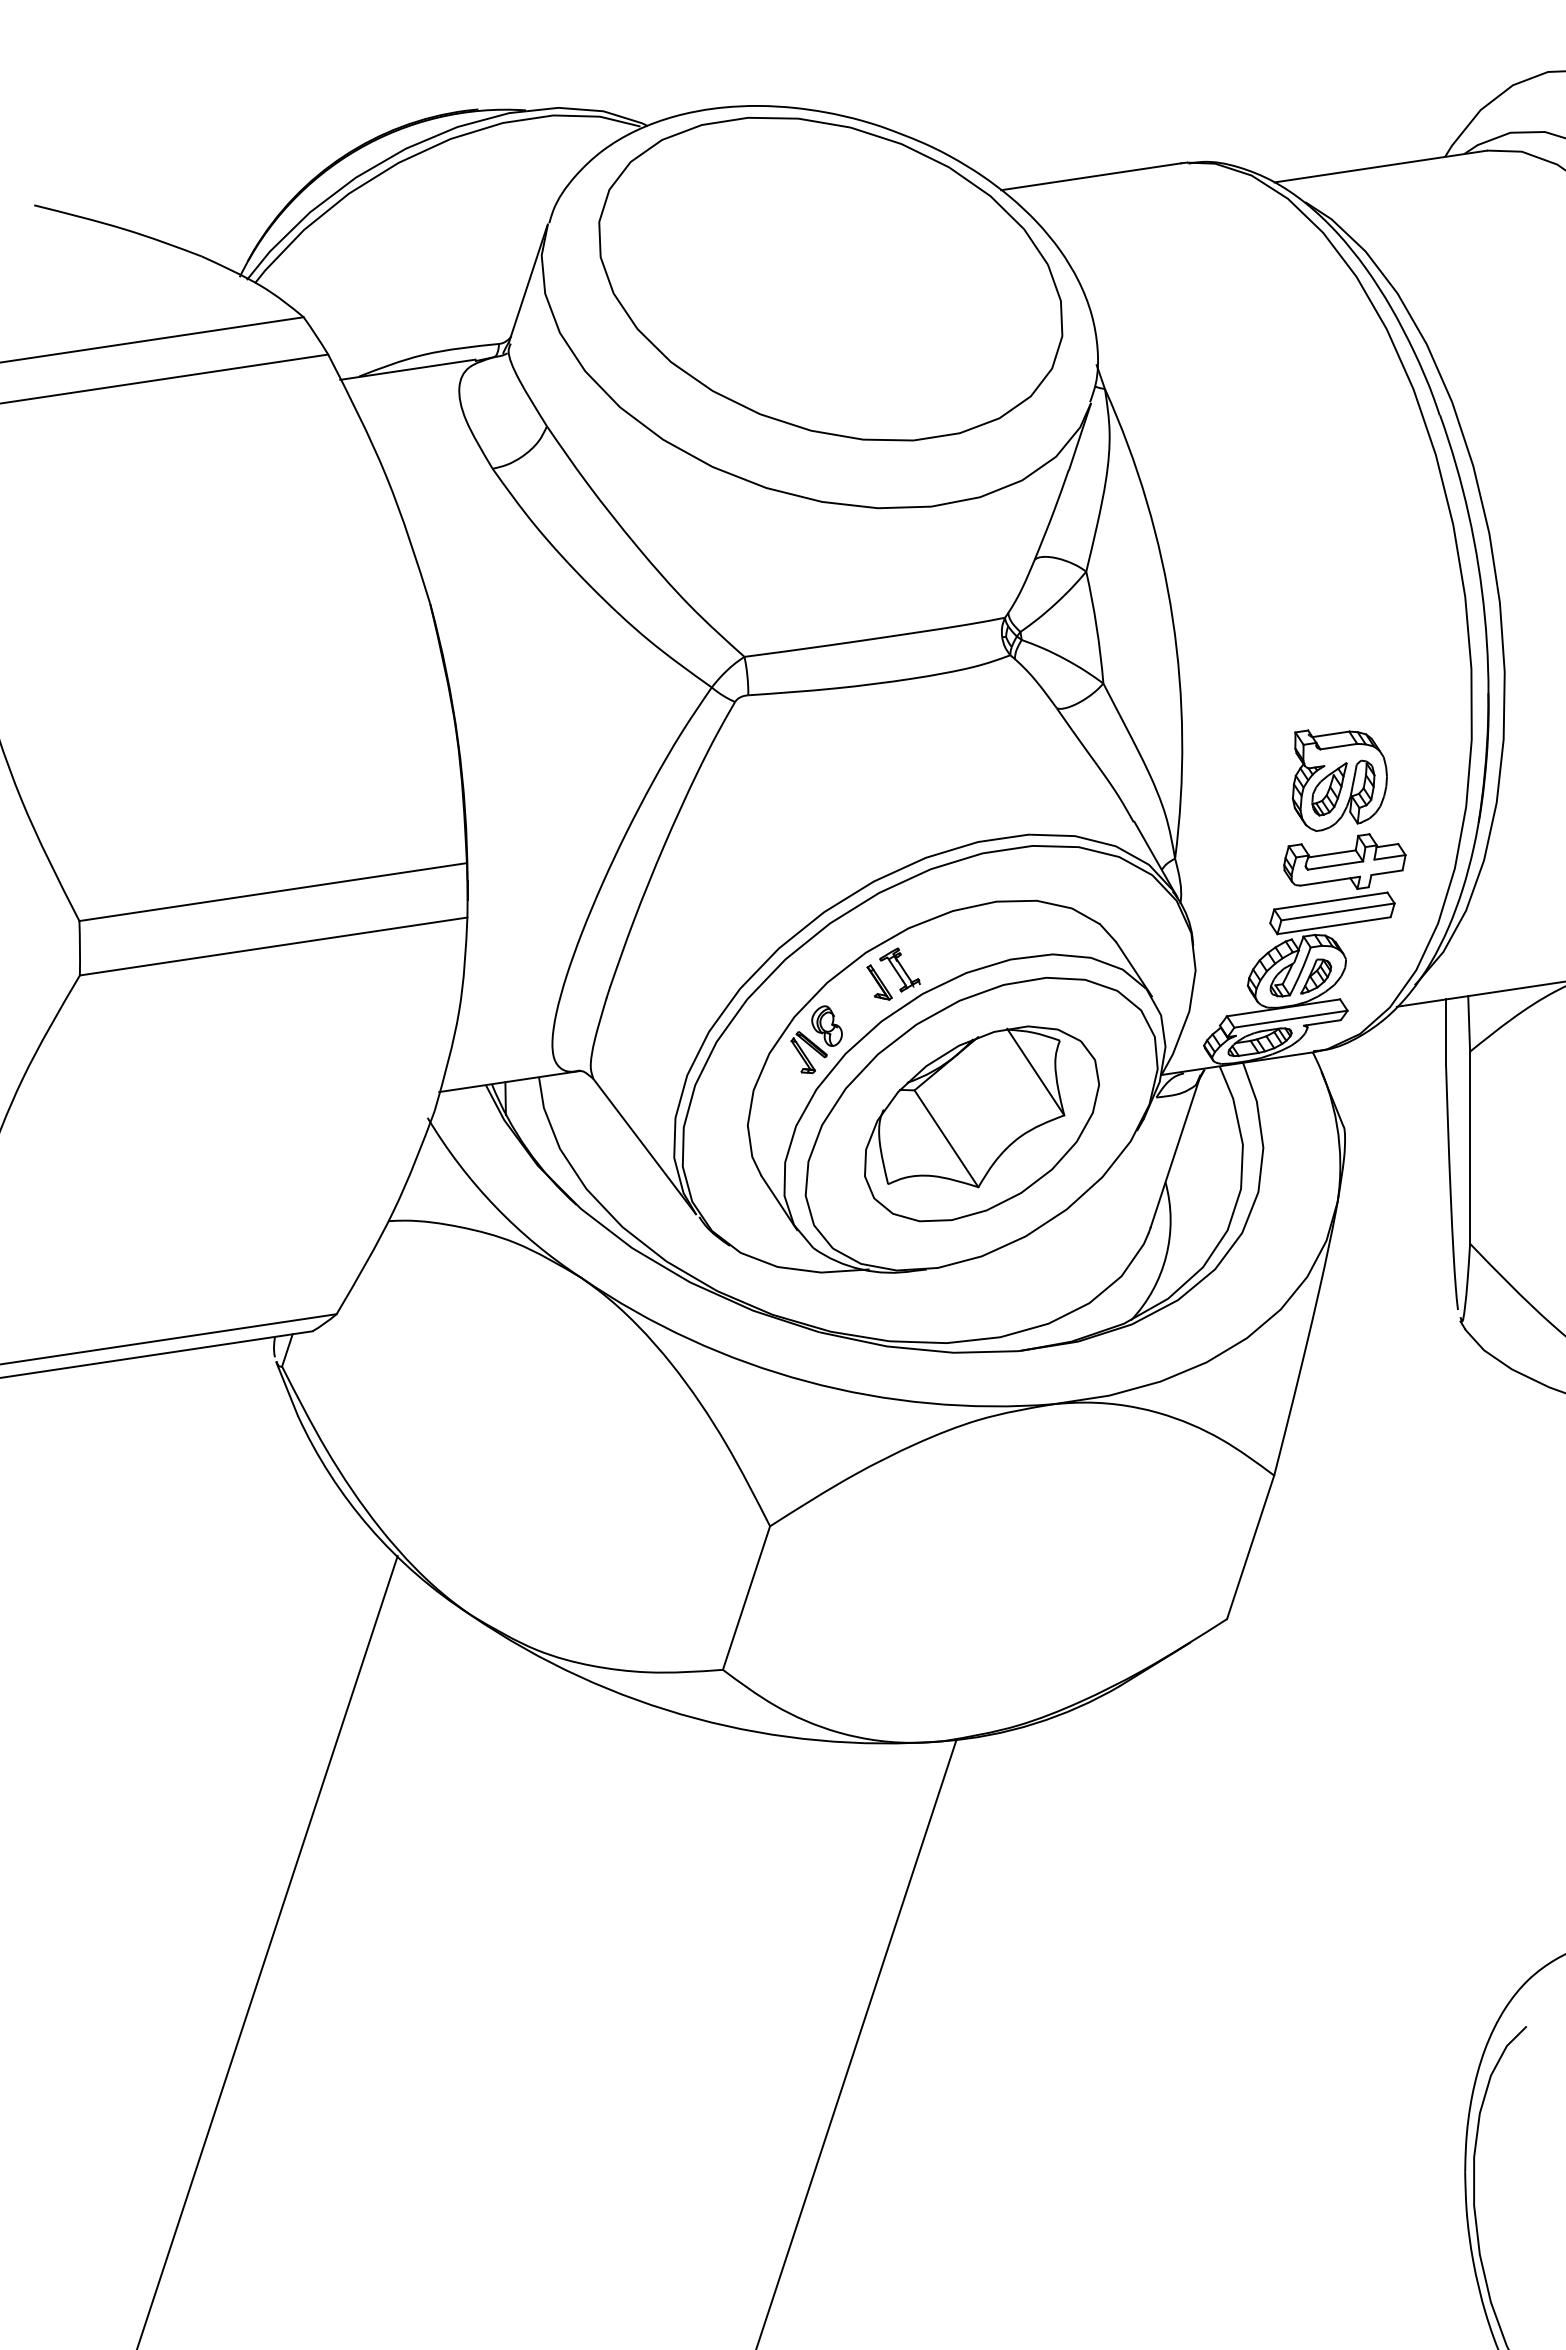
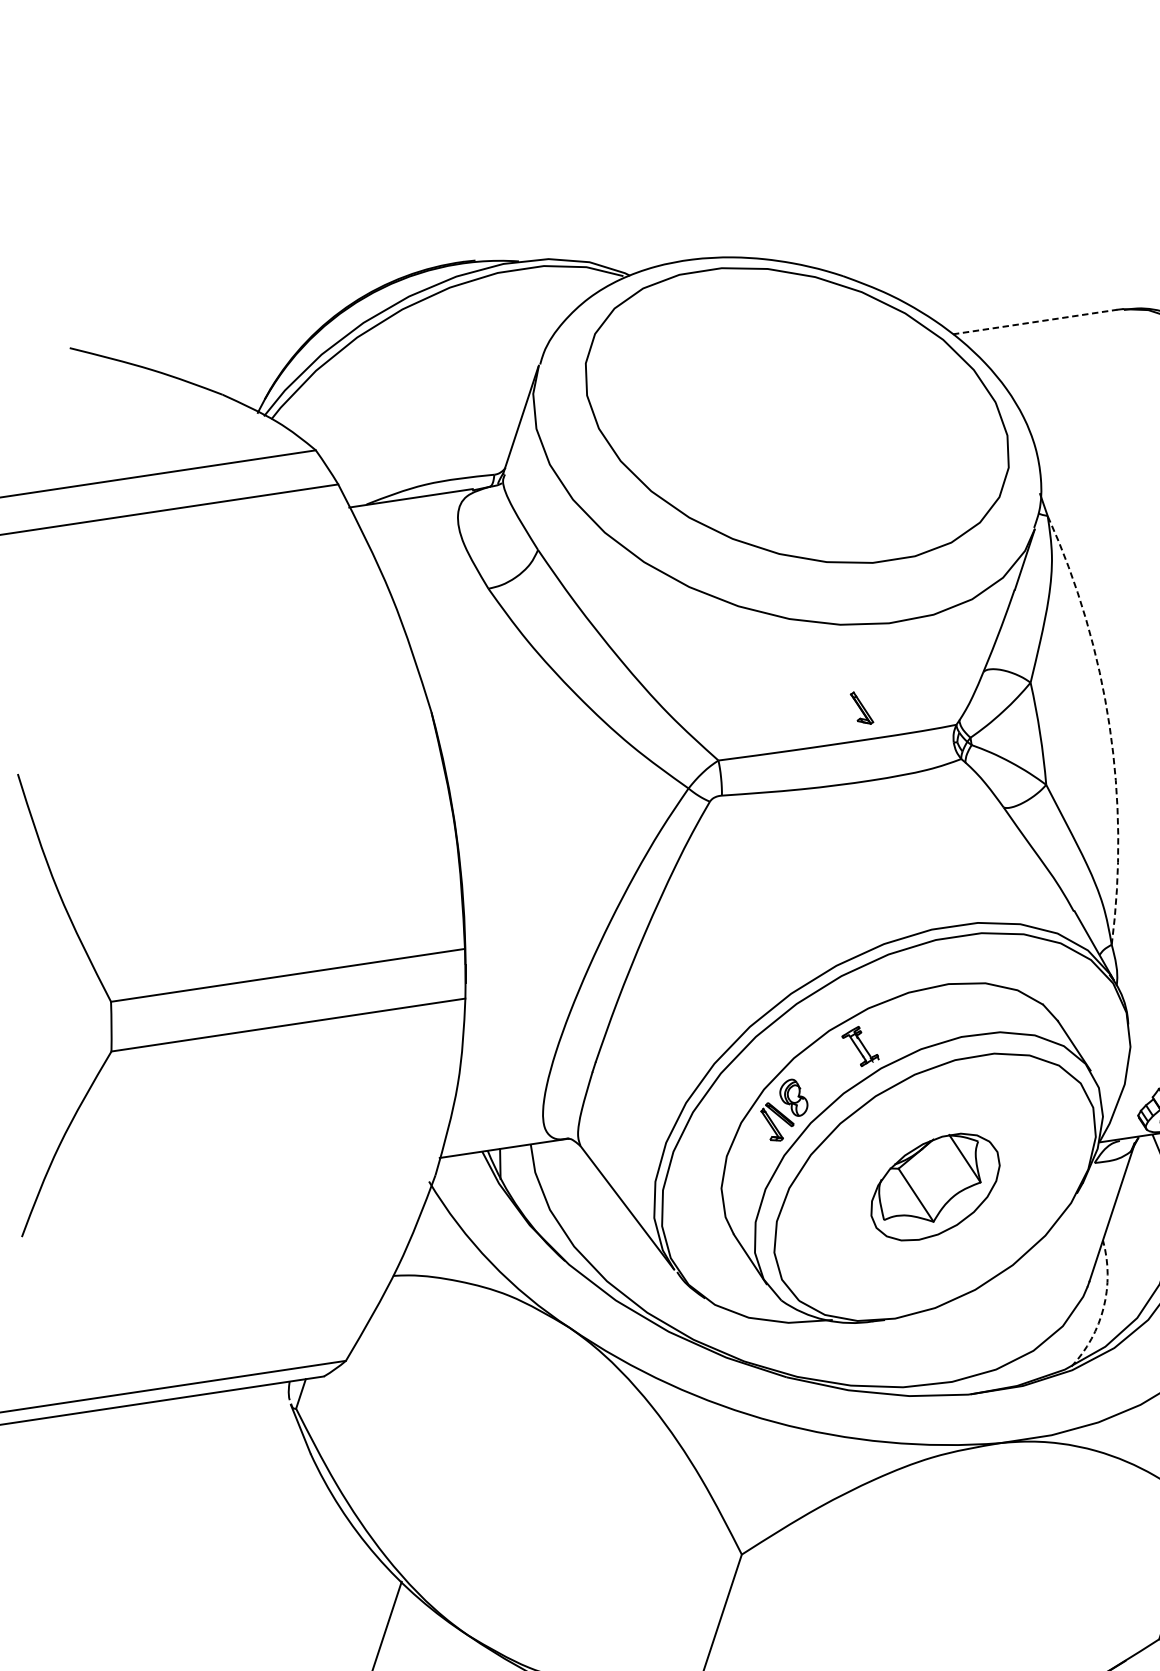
line: (1091, 176) -> (1035, 321), solid -> dashed
arc: (1172, 618) -> (1109, 725), solid -> dashed
part: (879, 982) -> (861, 708), moved
part: (982, 1123) -> (935, 1186), size x0.6
arc: (1166, 1255) -> (1103, 1307), solid -> dashed

